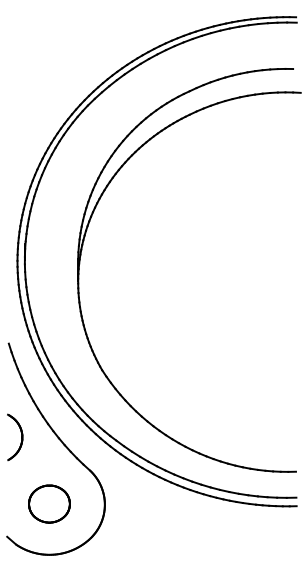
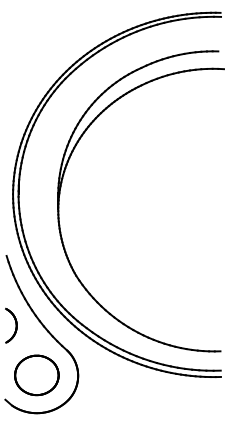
part: (49, 503) -> (36, 374), size x1.43

